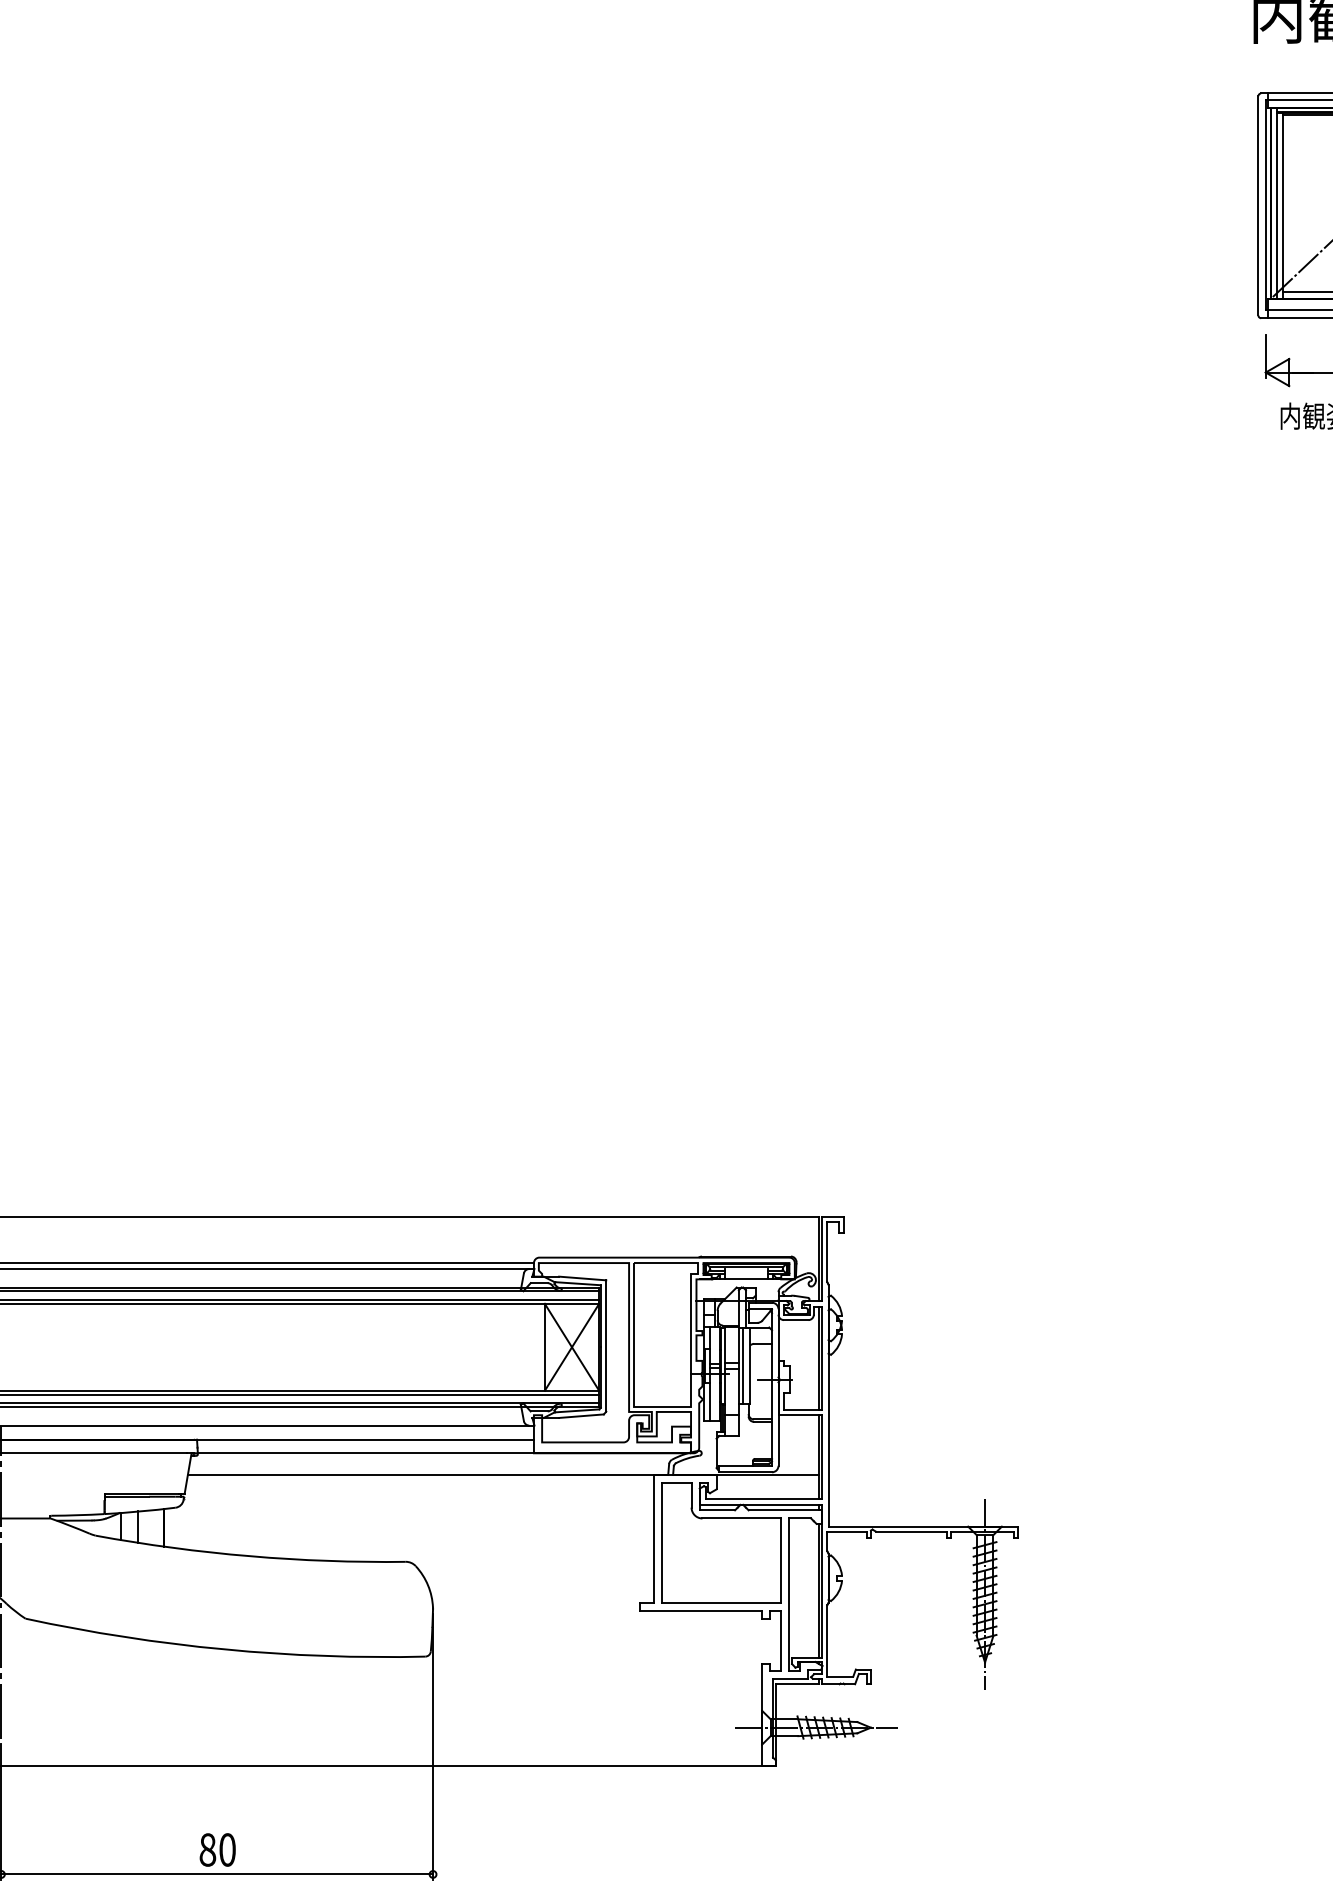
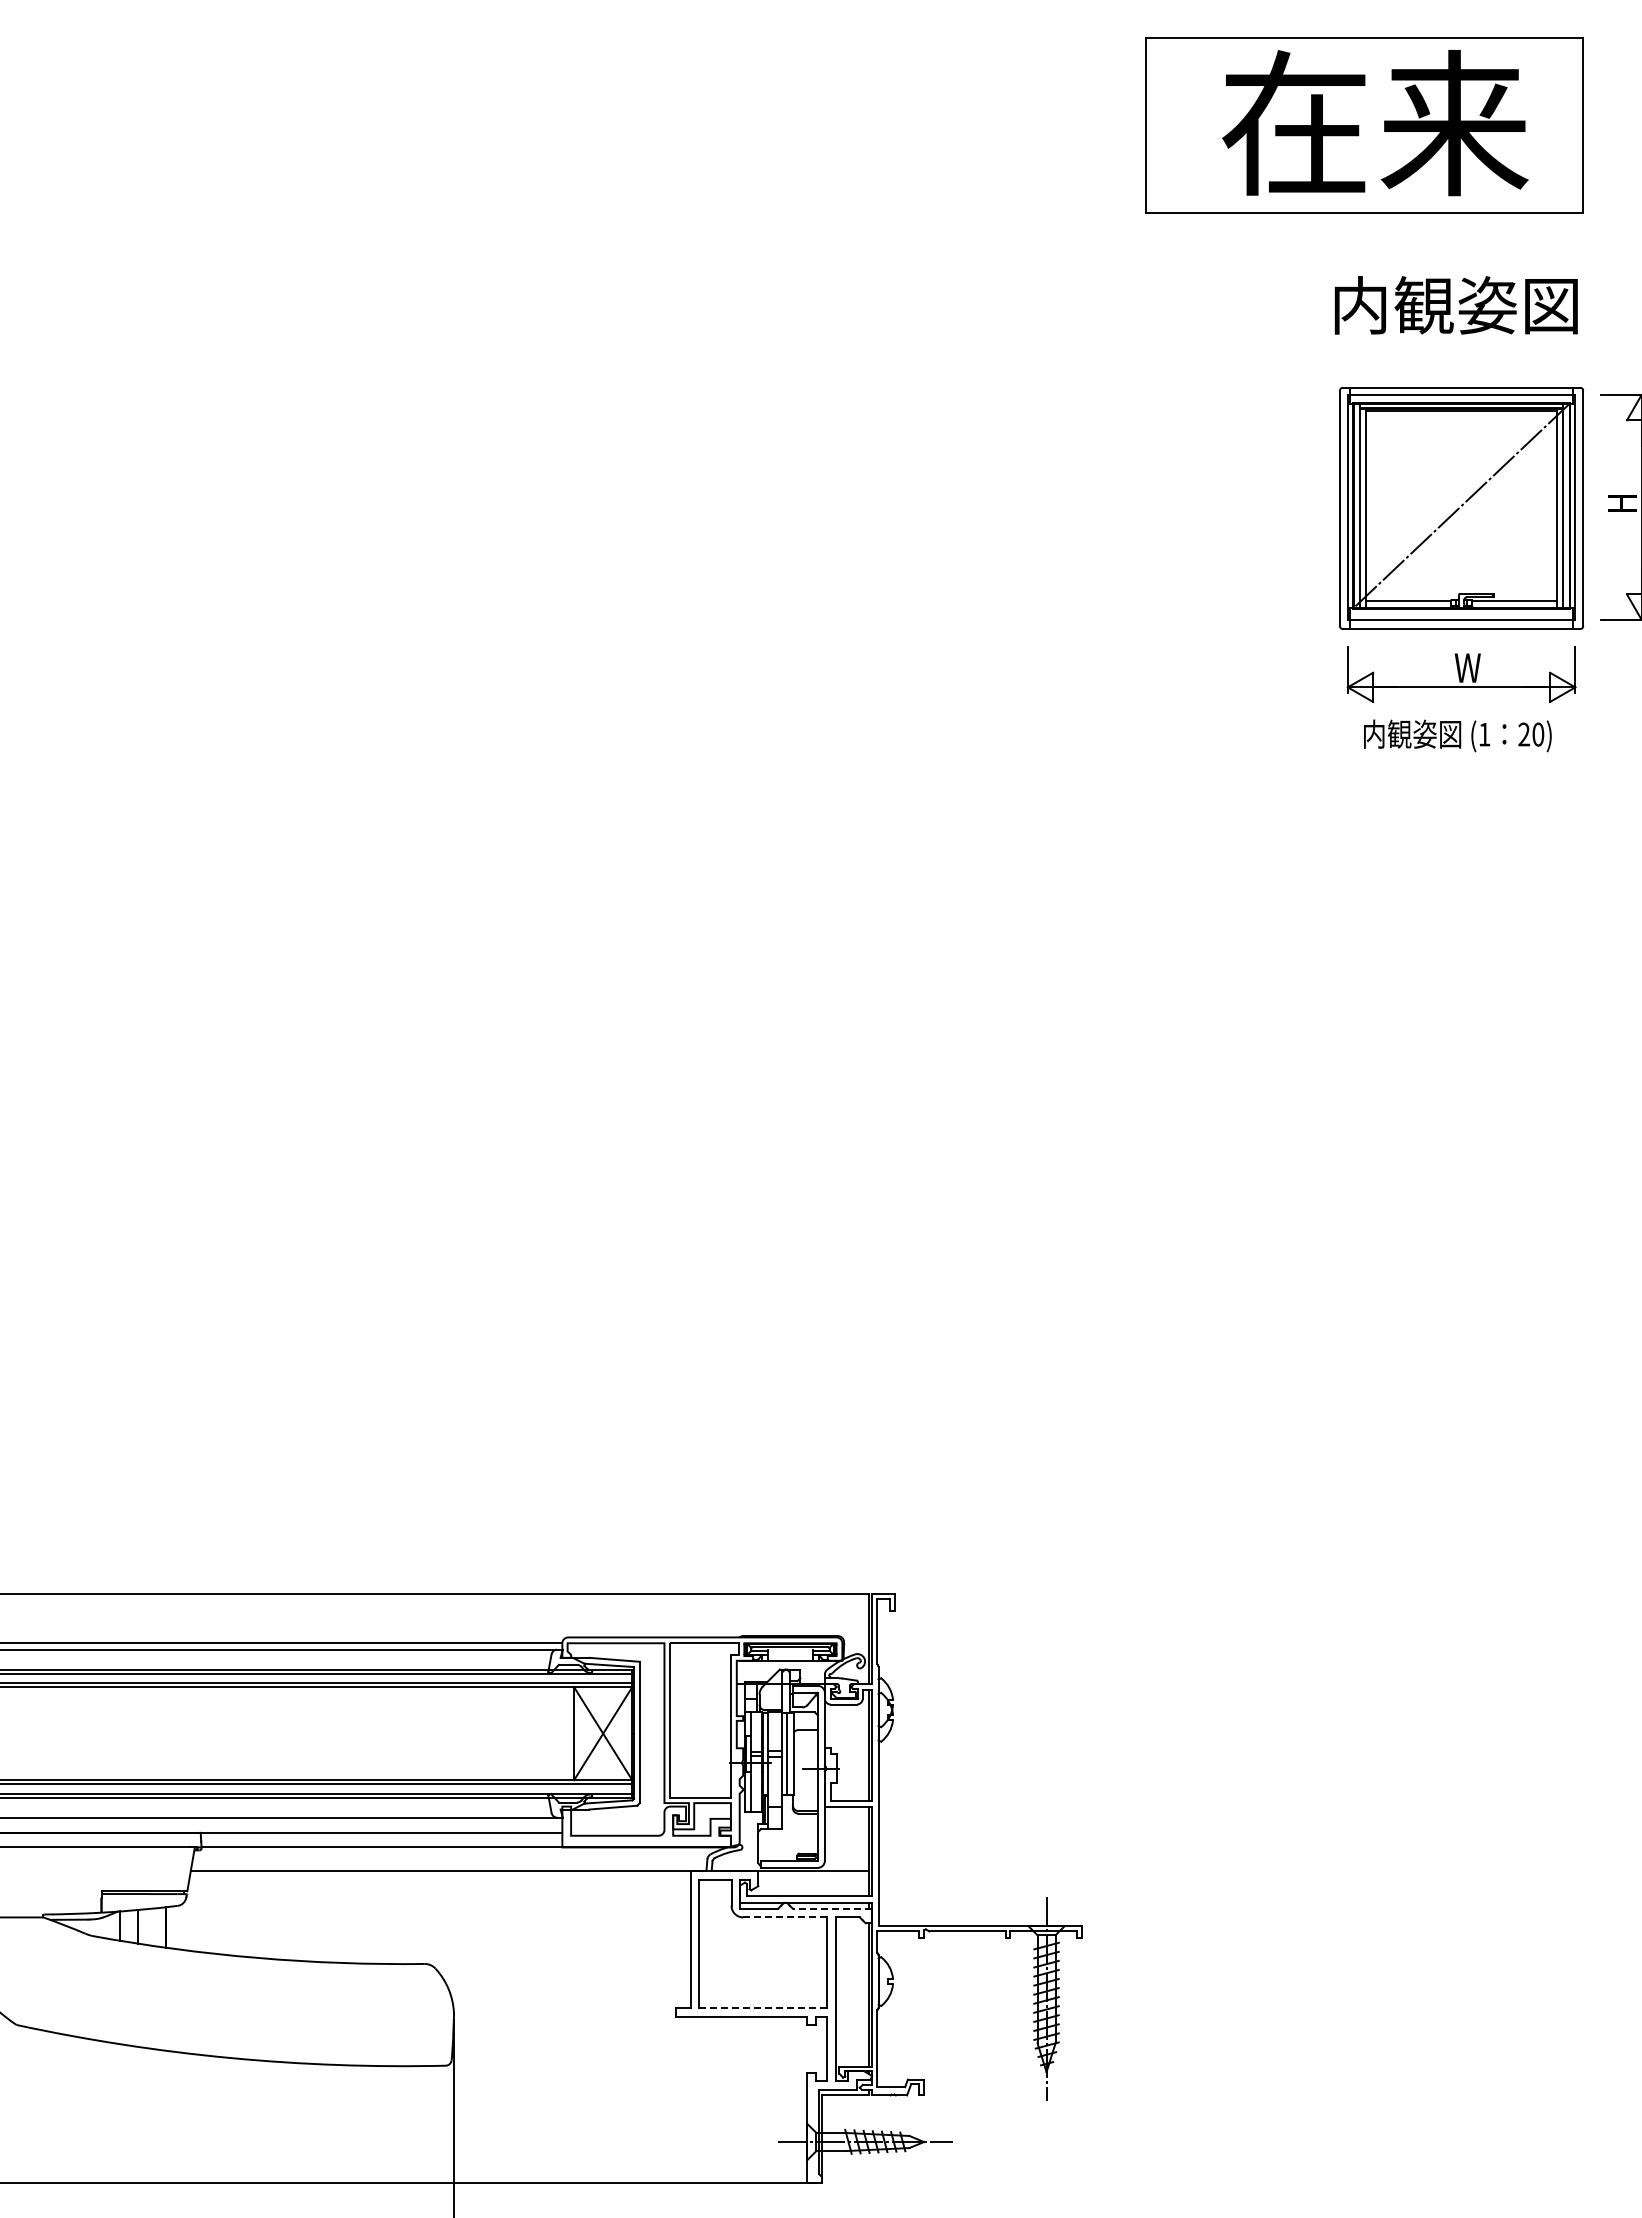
line: (784, 1510) -> (831, 1908), solid -> dashed
line: (741, 1518) -> (785, 1917), solid -> dashed
line: (721, 1602) -> (763, 2007), solid -> dashed

